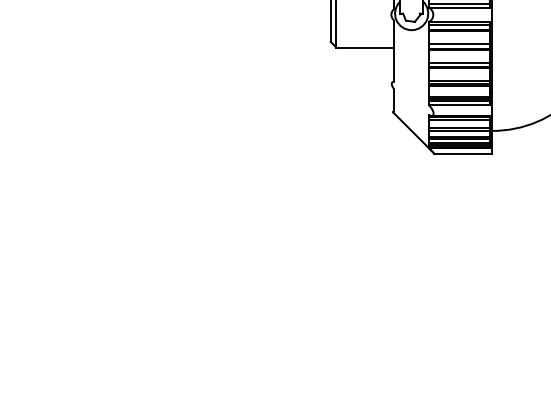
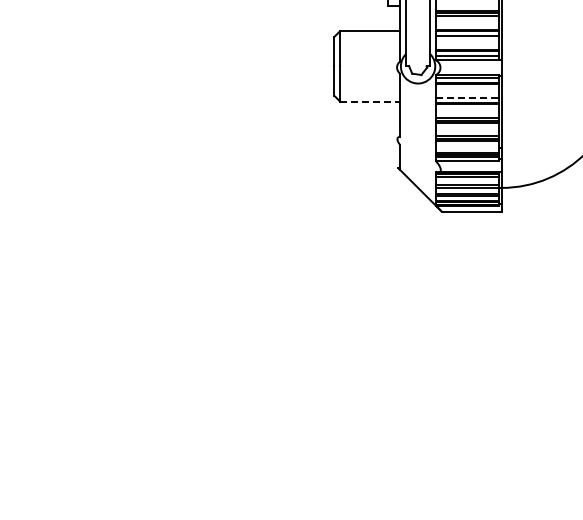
line: (459, 44) -> (467, 98), solid -> dashed
line: (365, 47) -> (370, 101), solid -> dashed

